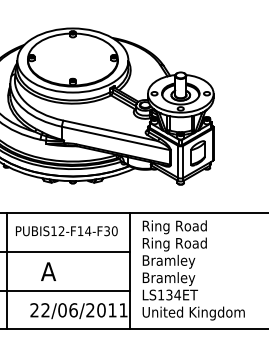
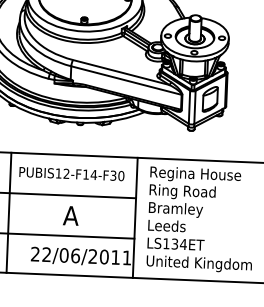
text: (190, 227) -> (199, 175), Ring Road -> Regina House
text: (48, 271) -> (70, 215), moved
text: (169, 278) -> (175, 227), Bramley -> Leeds

